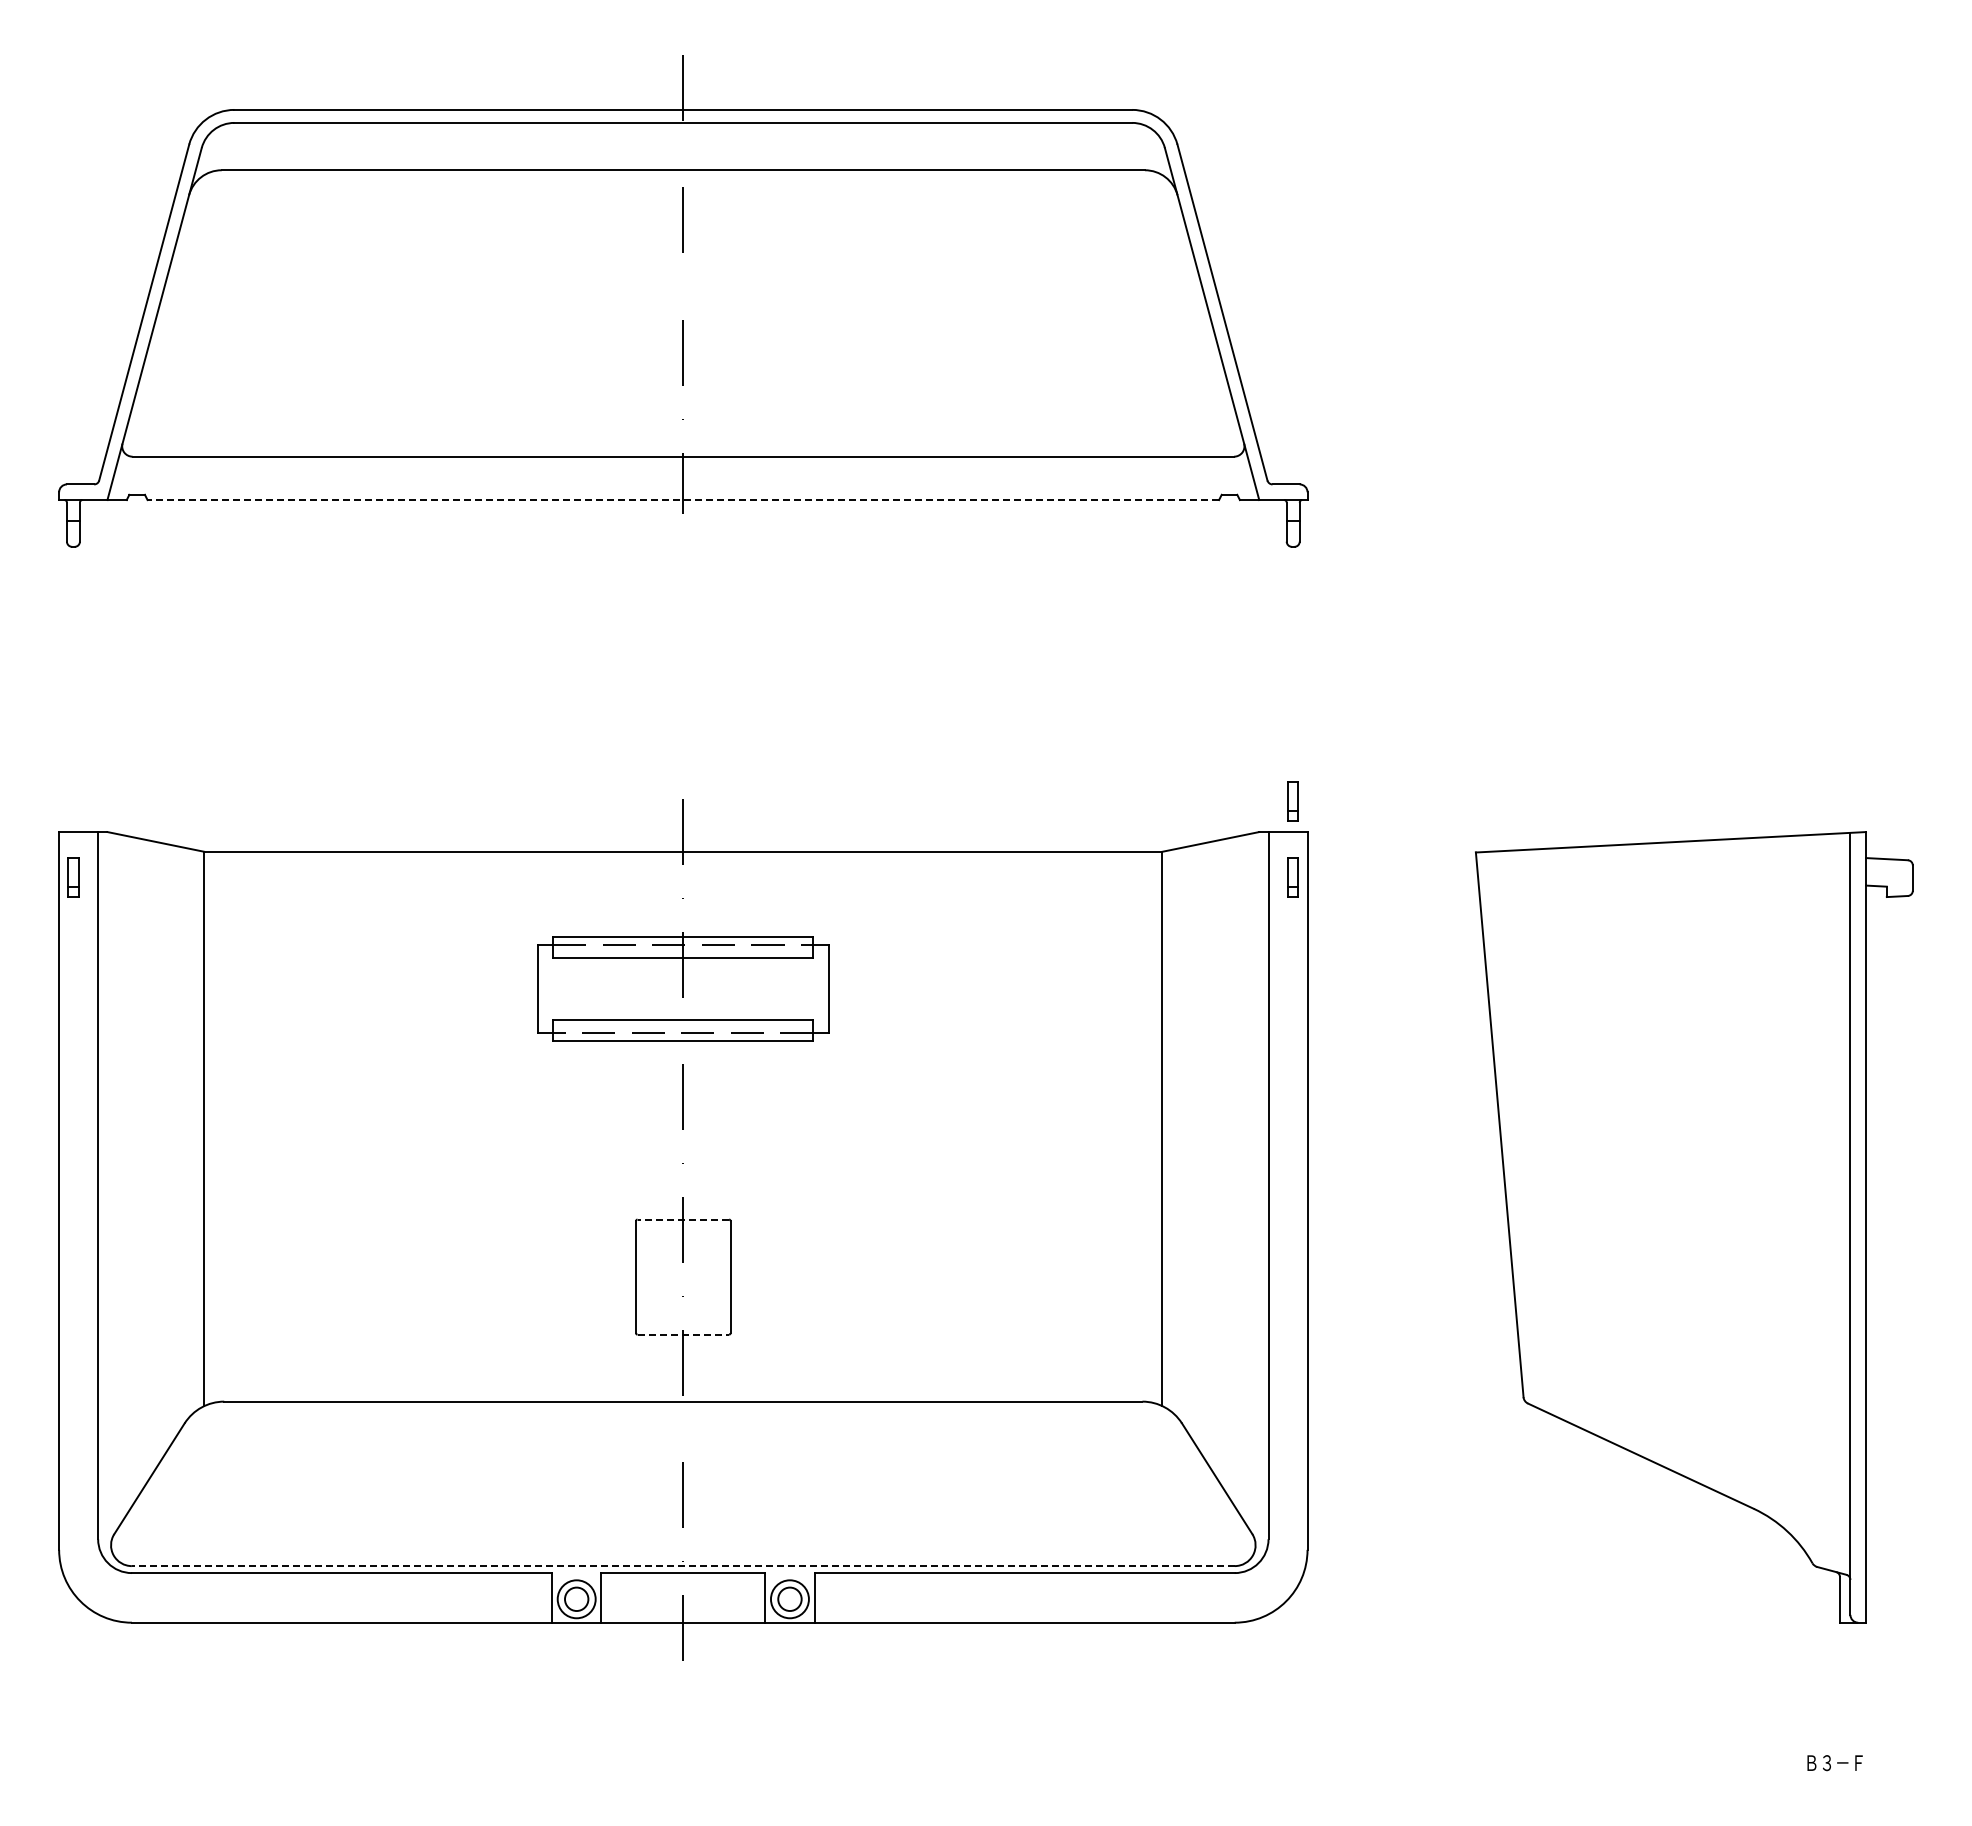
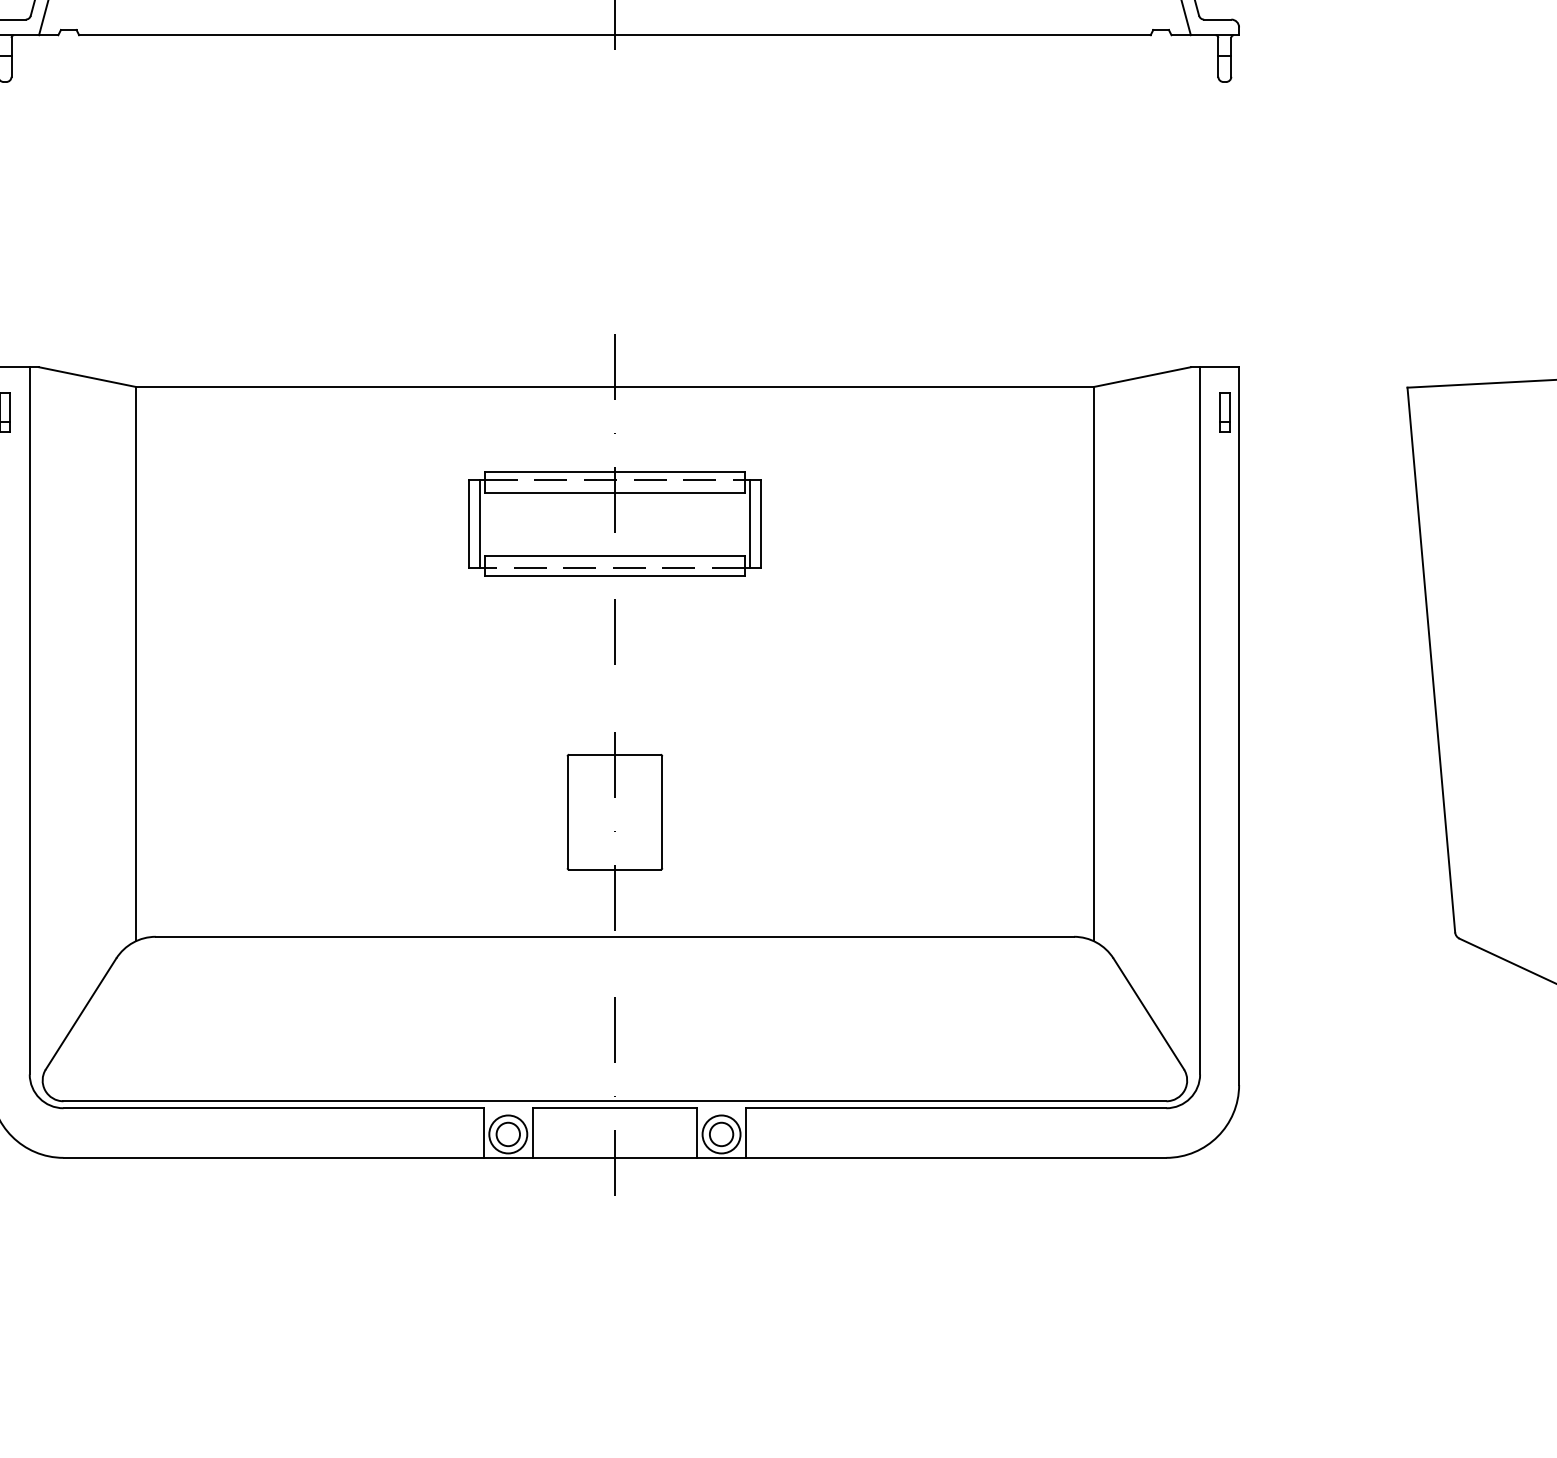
line: (683, 500) -> (615, 35), dashed -> solid
part: (1292, 801) -> (1224, 336), removed
line: (548, 988) -> (480, 523), added
line: (818, 988) -> (750, 523), added
line: (683, 1219) -> (615, 754), dashed -> solid
line: (683, 1334) -> (615, 869), dashed -> solid
line: (682, 1566) -> (614, 1101), dashed -> solid

